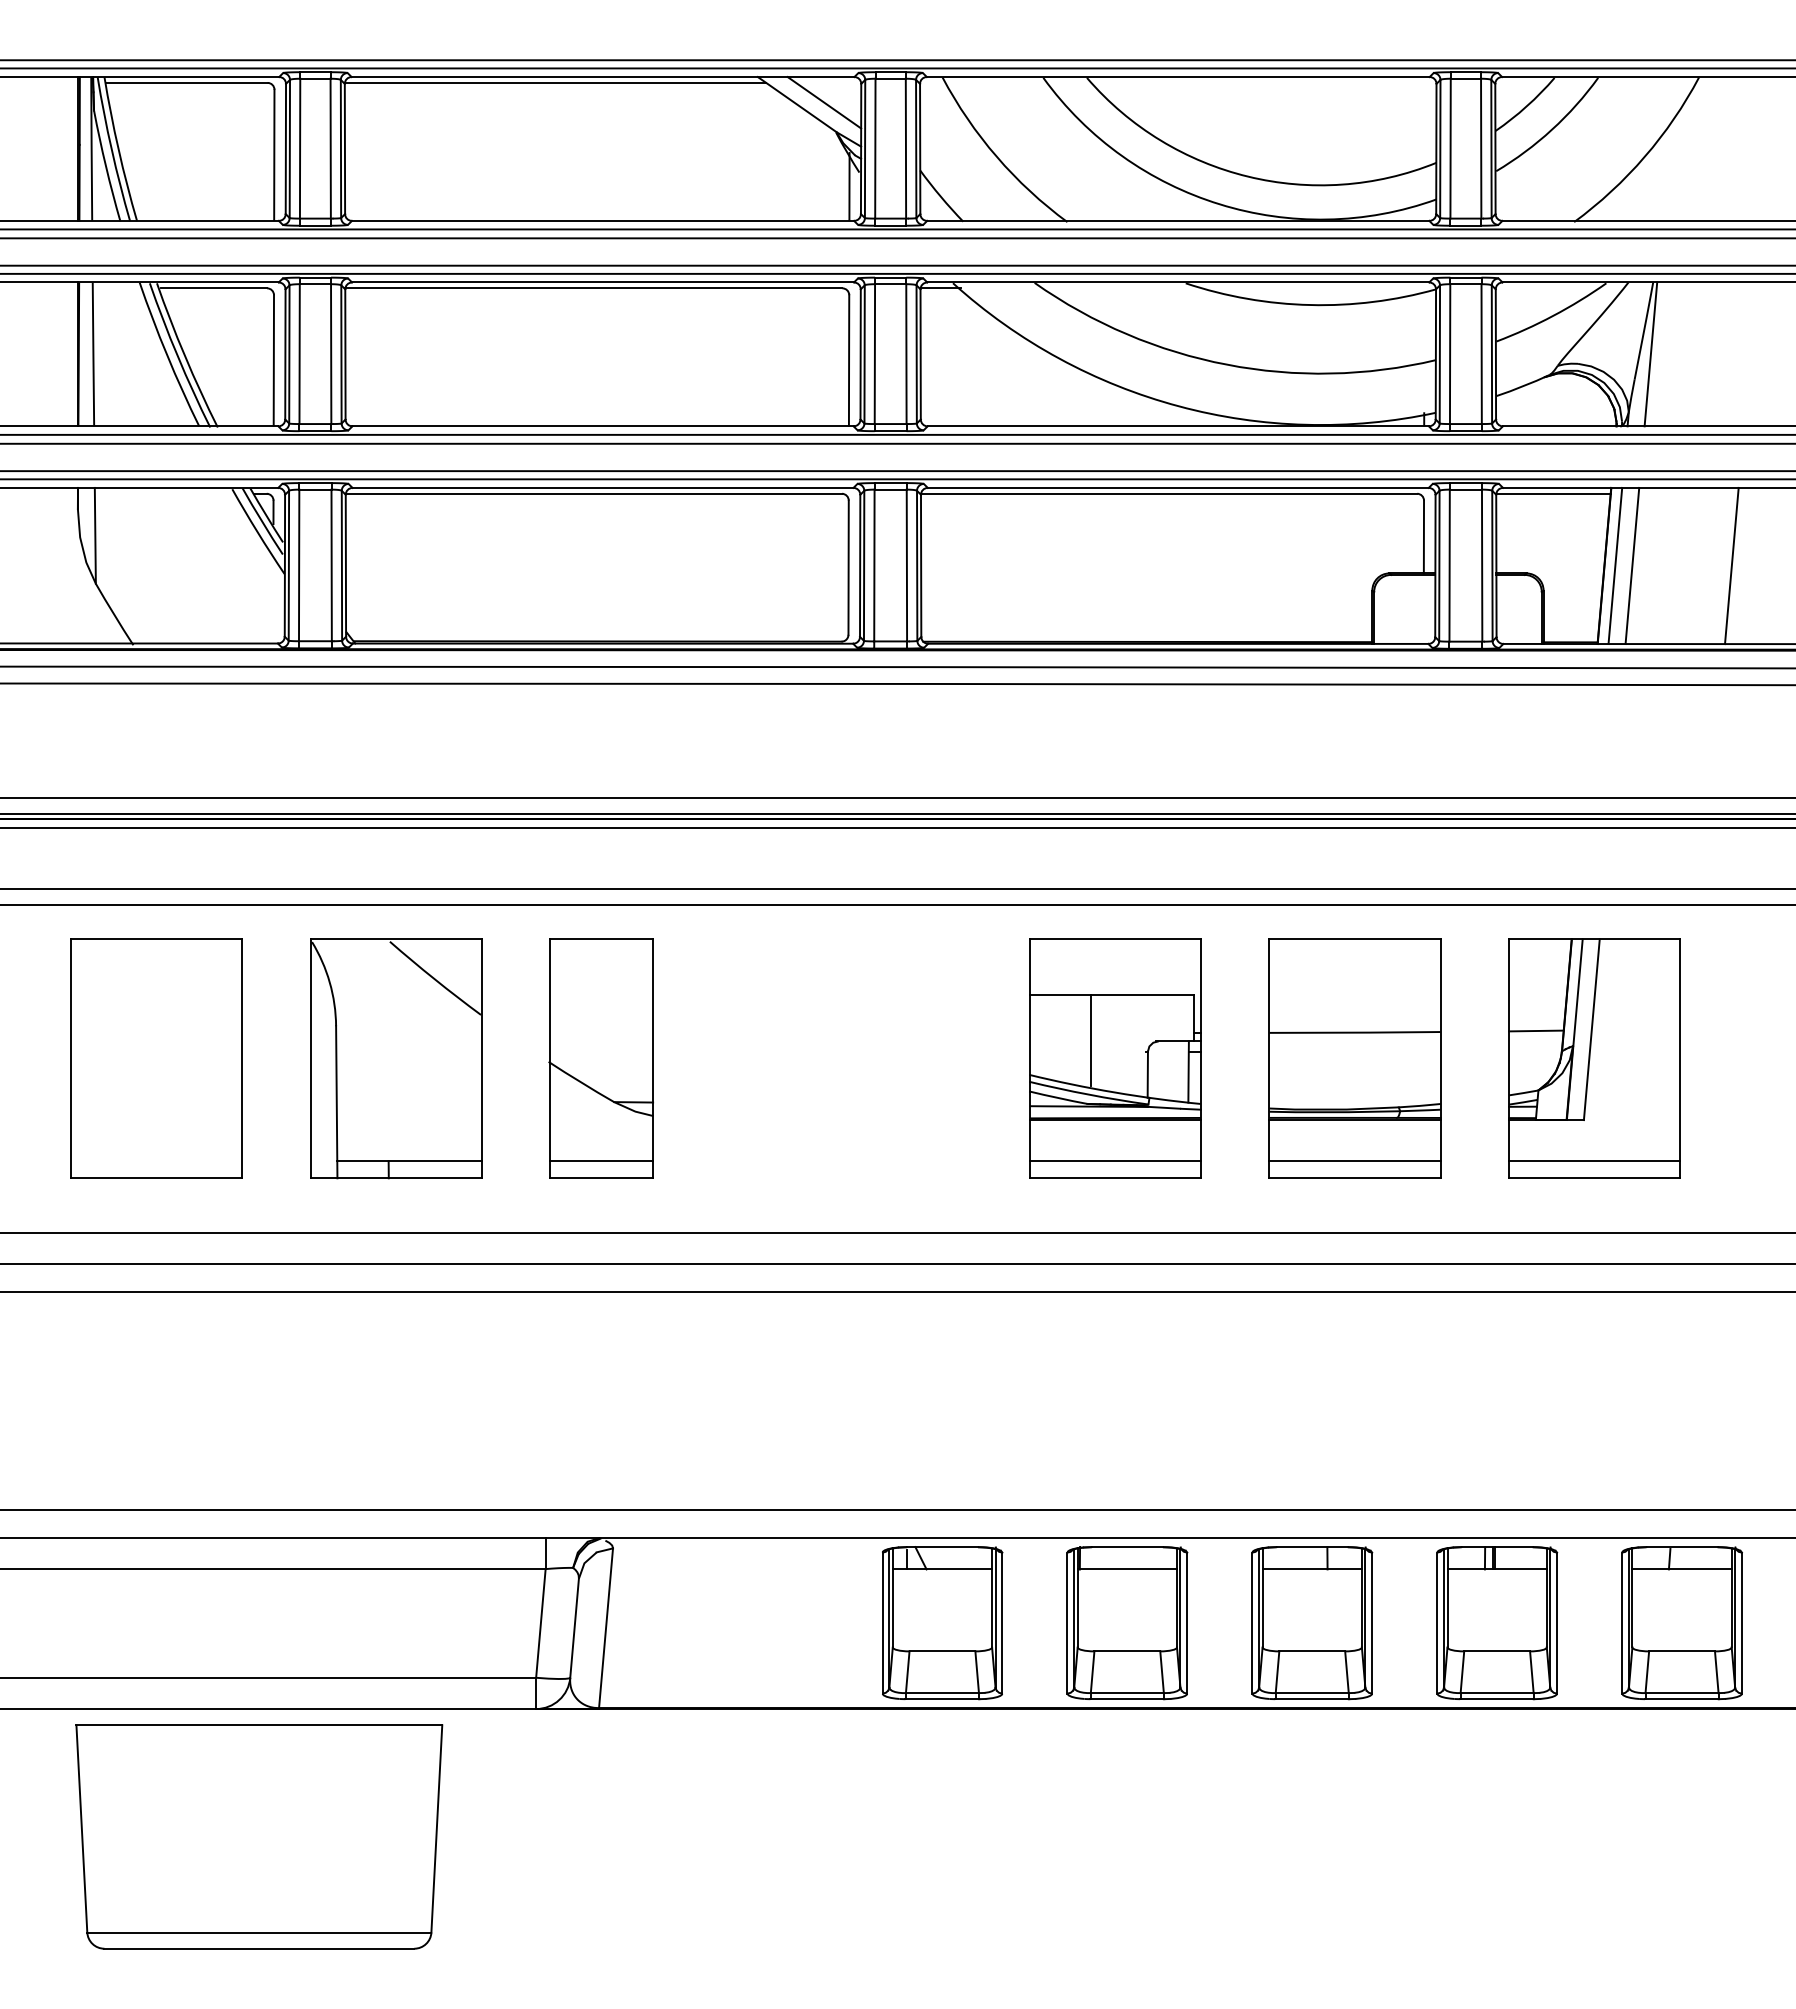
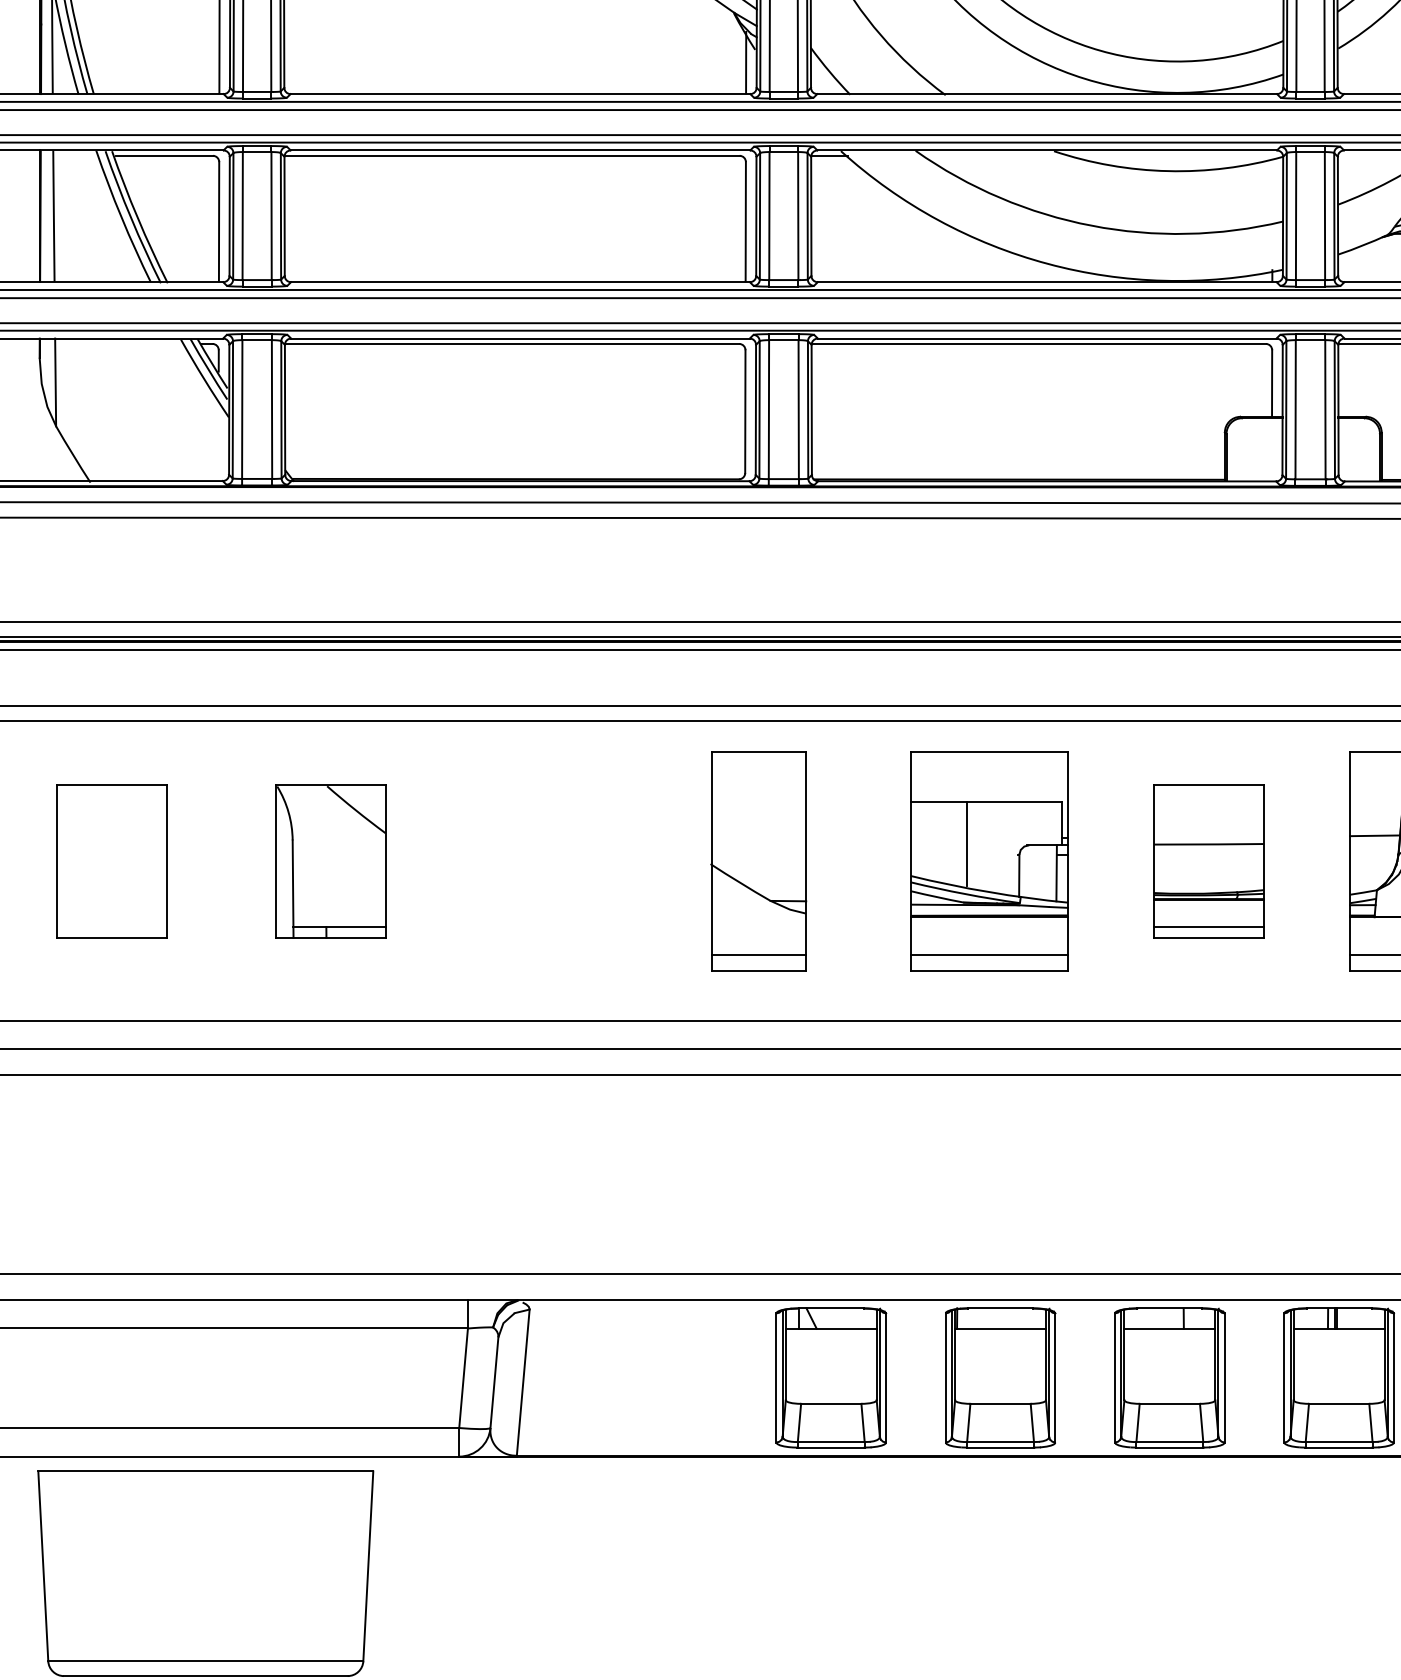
part: (156, 1058) -> (111, 860), size x0.7
part: (396, 1058) -> (331, 860), size x0.7
part: (600, 1058) -> (758, 860), moved
part: (1354, 1058) -> (1208, 860), size x0.7

